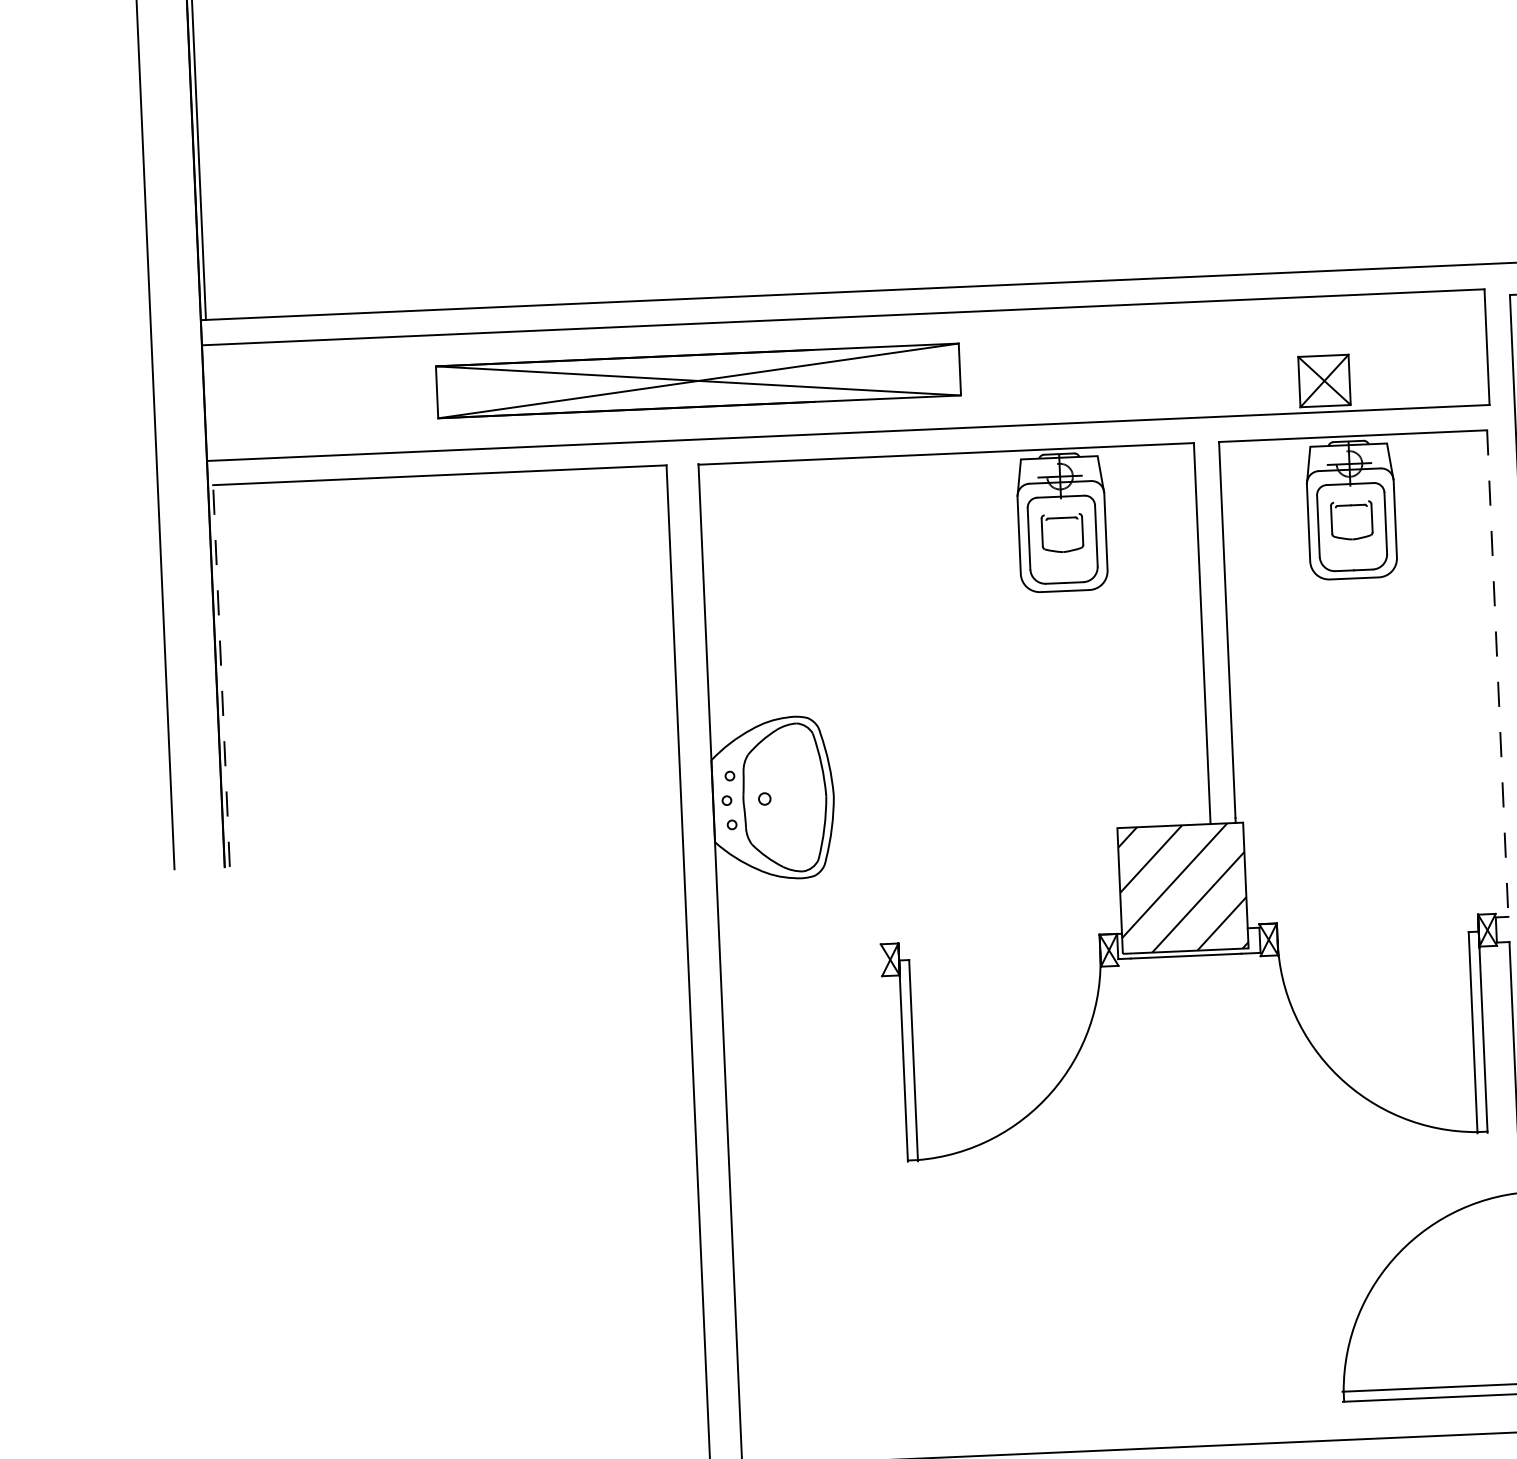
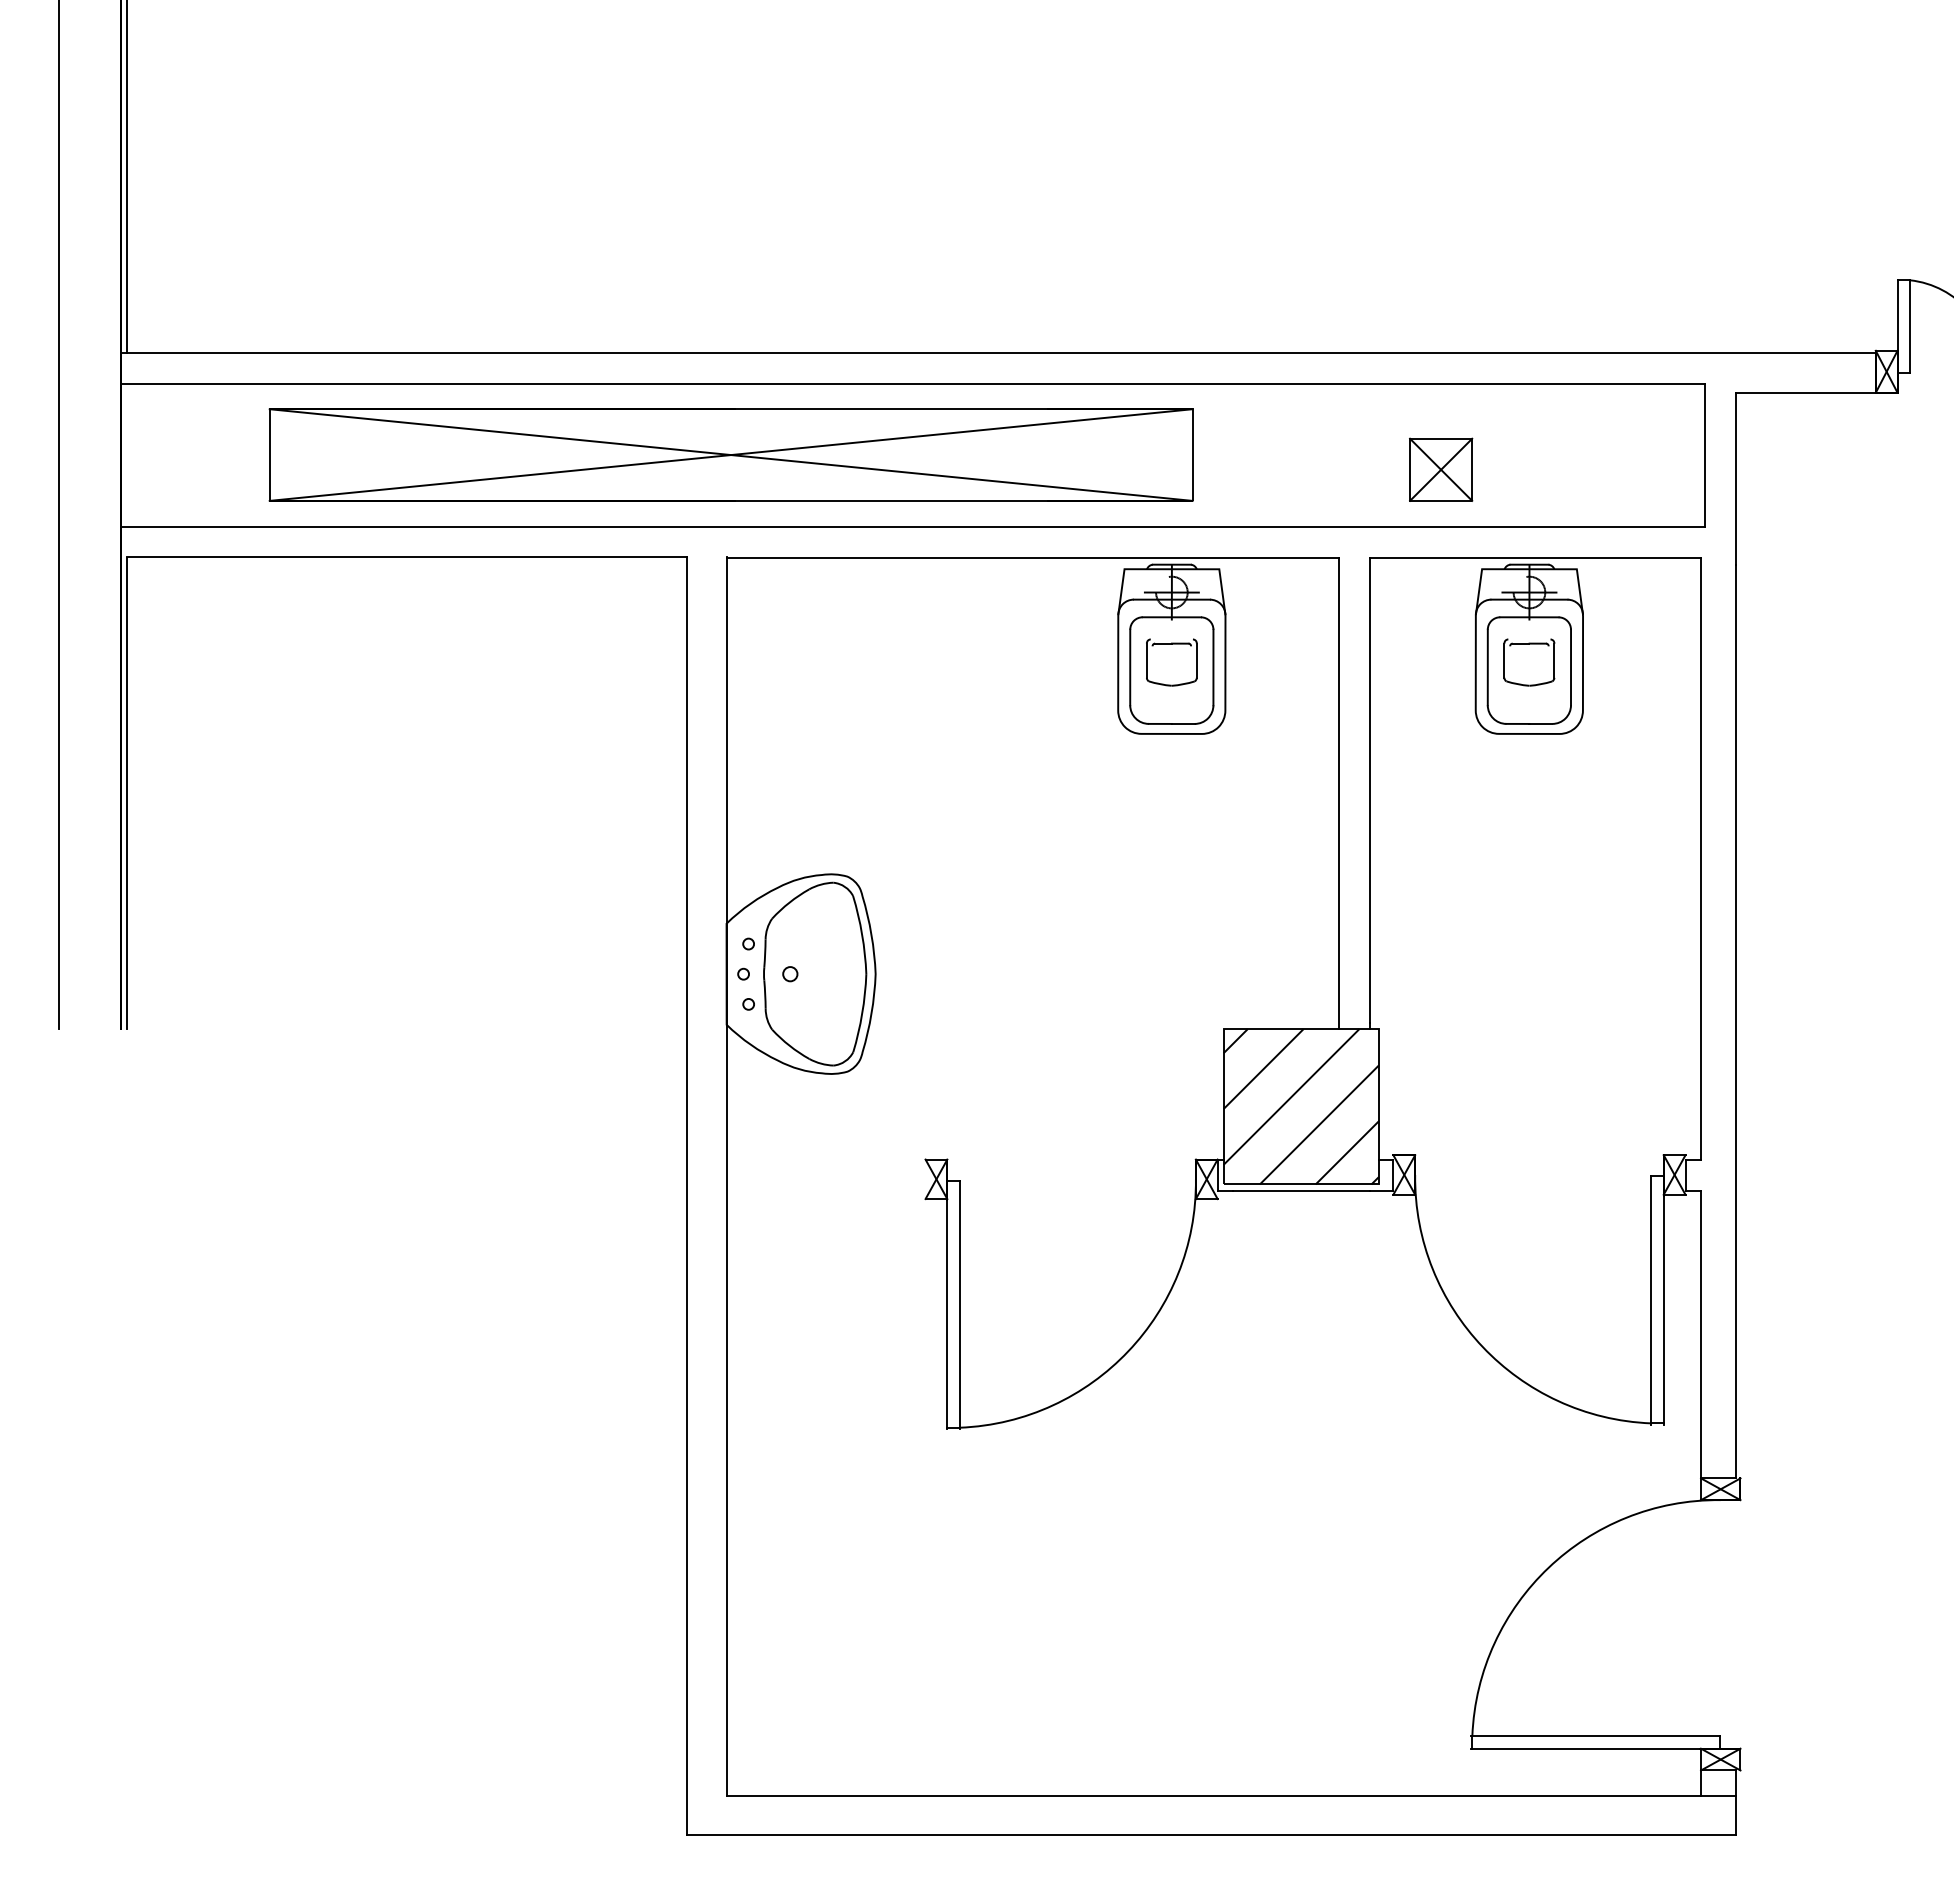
part: (697, 380) -> (730, 454), size x1.43
part: (1324, 380) -> (1441, 469), moved
line: (1498, 673) -> (1701, 858), dashed -> solid
line: (221, 676) -> (126, 793), dashed -> solid

